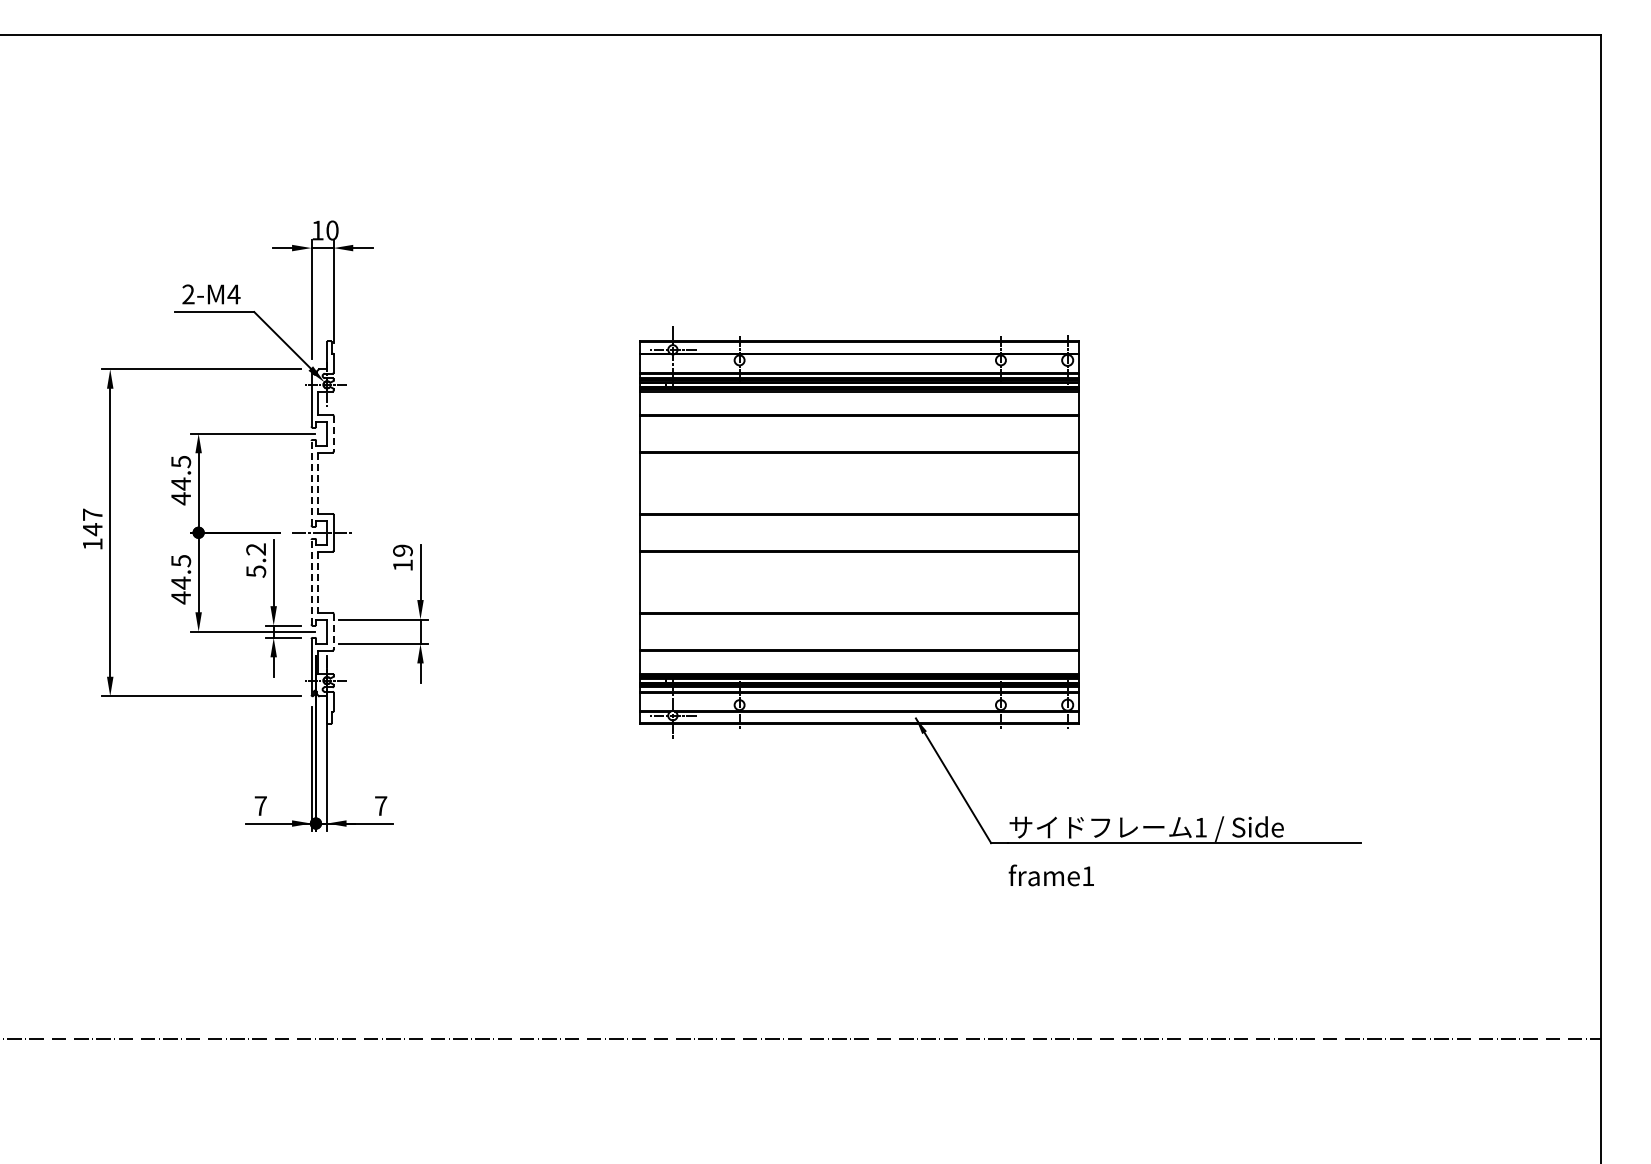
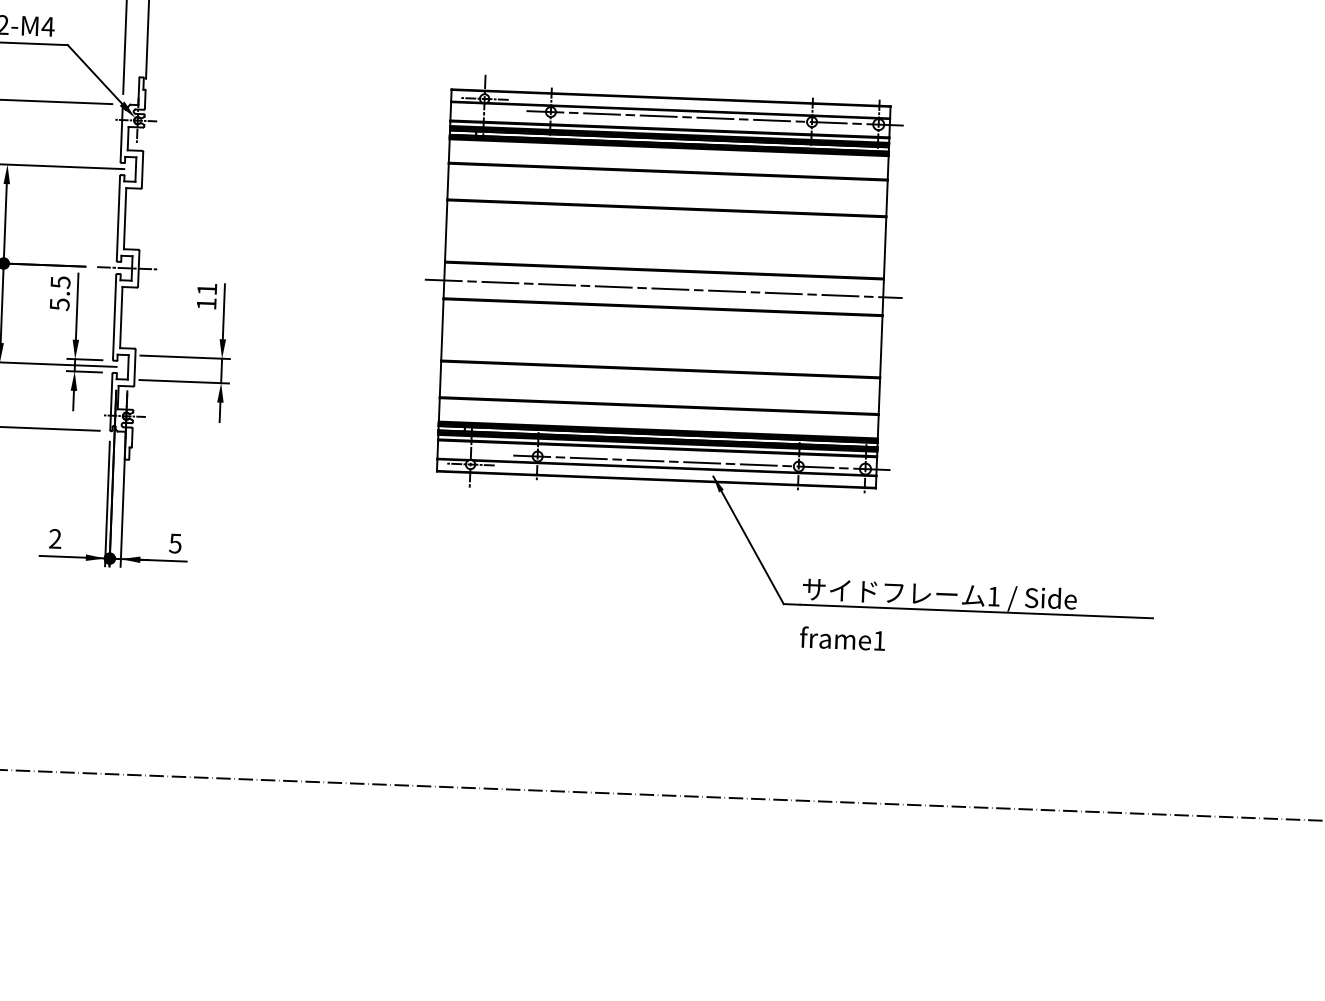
line: (903, 360) -> (714, 118), added
line: (333, 433) -> (142, 169), dashed -> solid
line: (311, 482) -> (118, 217), dashed -> solid
line: (318, 483) -> (125, 218), dashed -> solid
line: (859, 532) -> (664, 288), added
text: (256, 549) -> (60, 282), 5.2 -> 5.5
text: (402, 550) -> (206, 289), 19 -> 11
line: (311, 581) -> (114, 316), dashed -> solid
line: (318, 582) -> (121, 317), dashed -> solid
line: (333, 631) -> (134, 367), dashed -> solid
line: (903, 705) -> (701, 463), added
text: (260, 805) -> (55, 538), 7 -> 2
text: (380, 806) -> (174, 544), 7 -> 5

